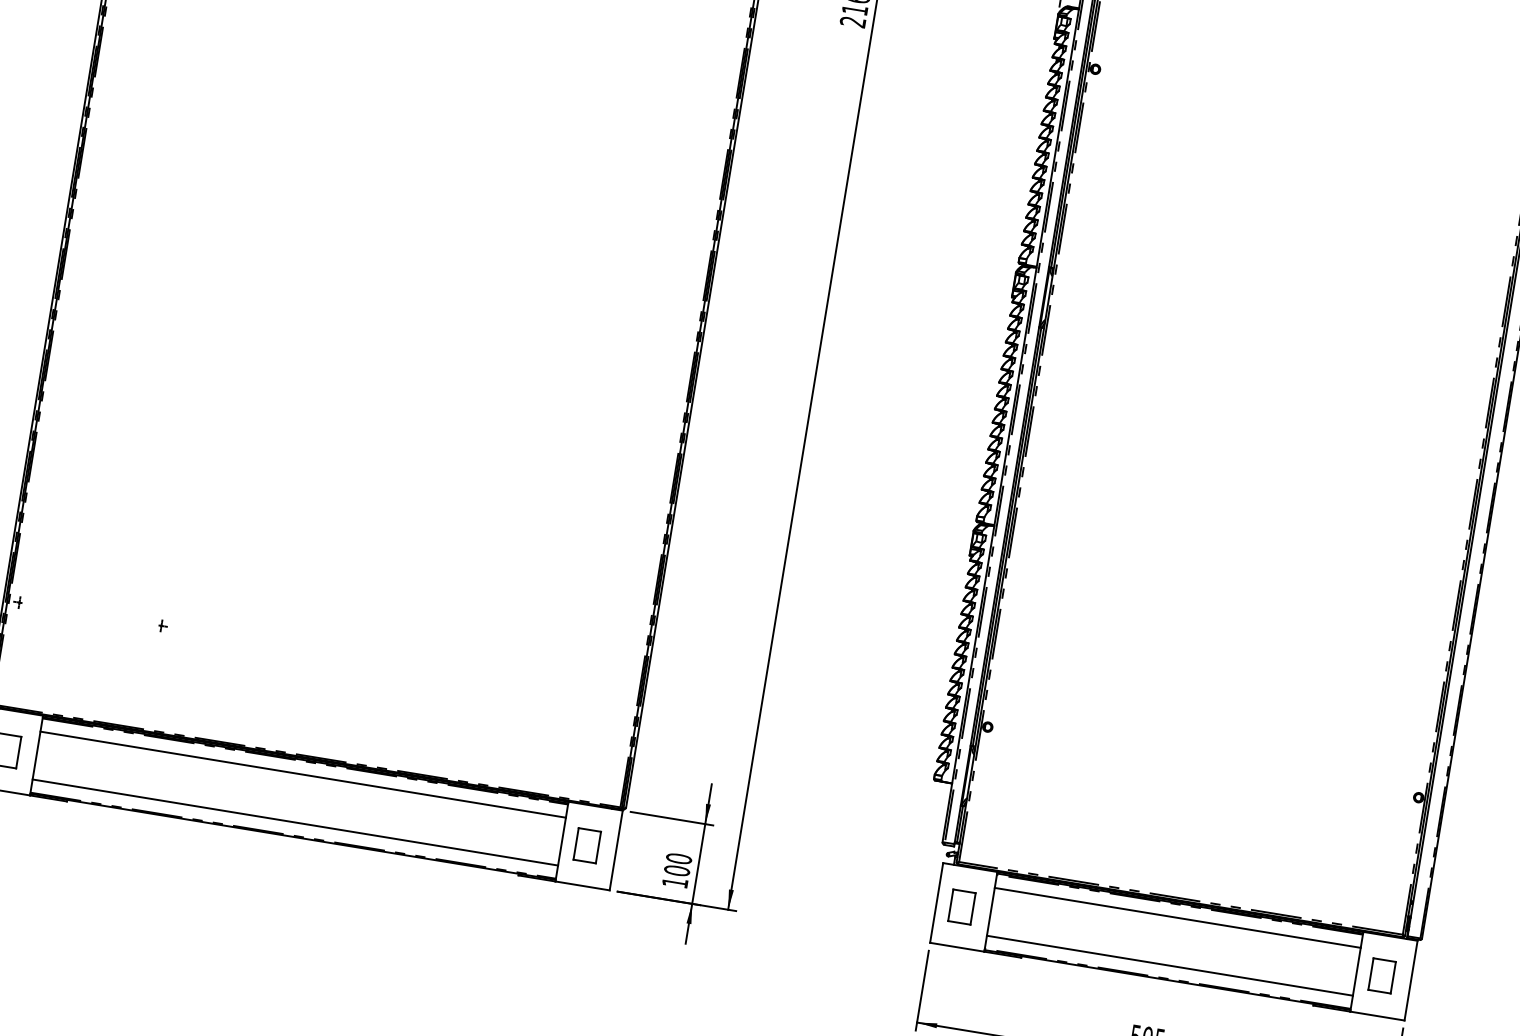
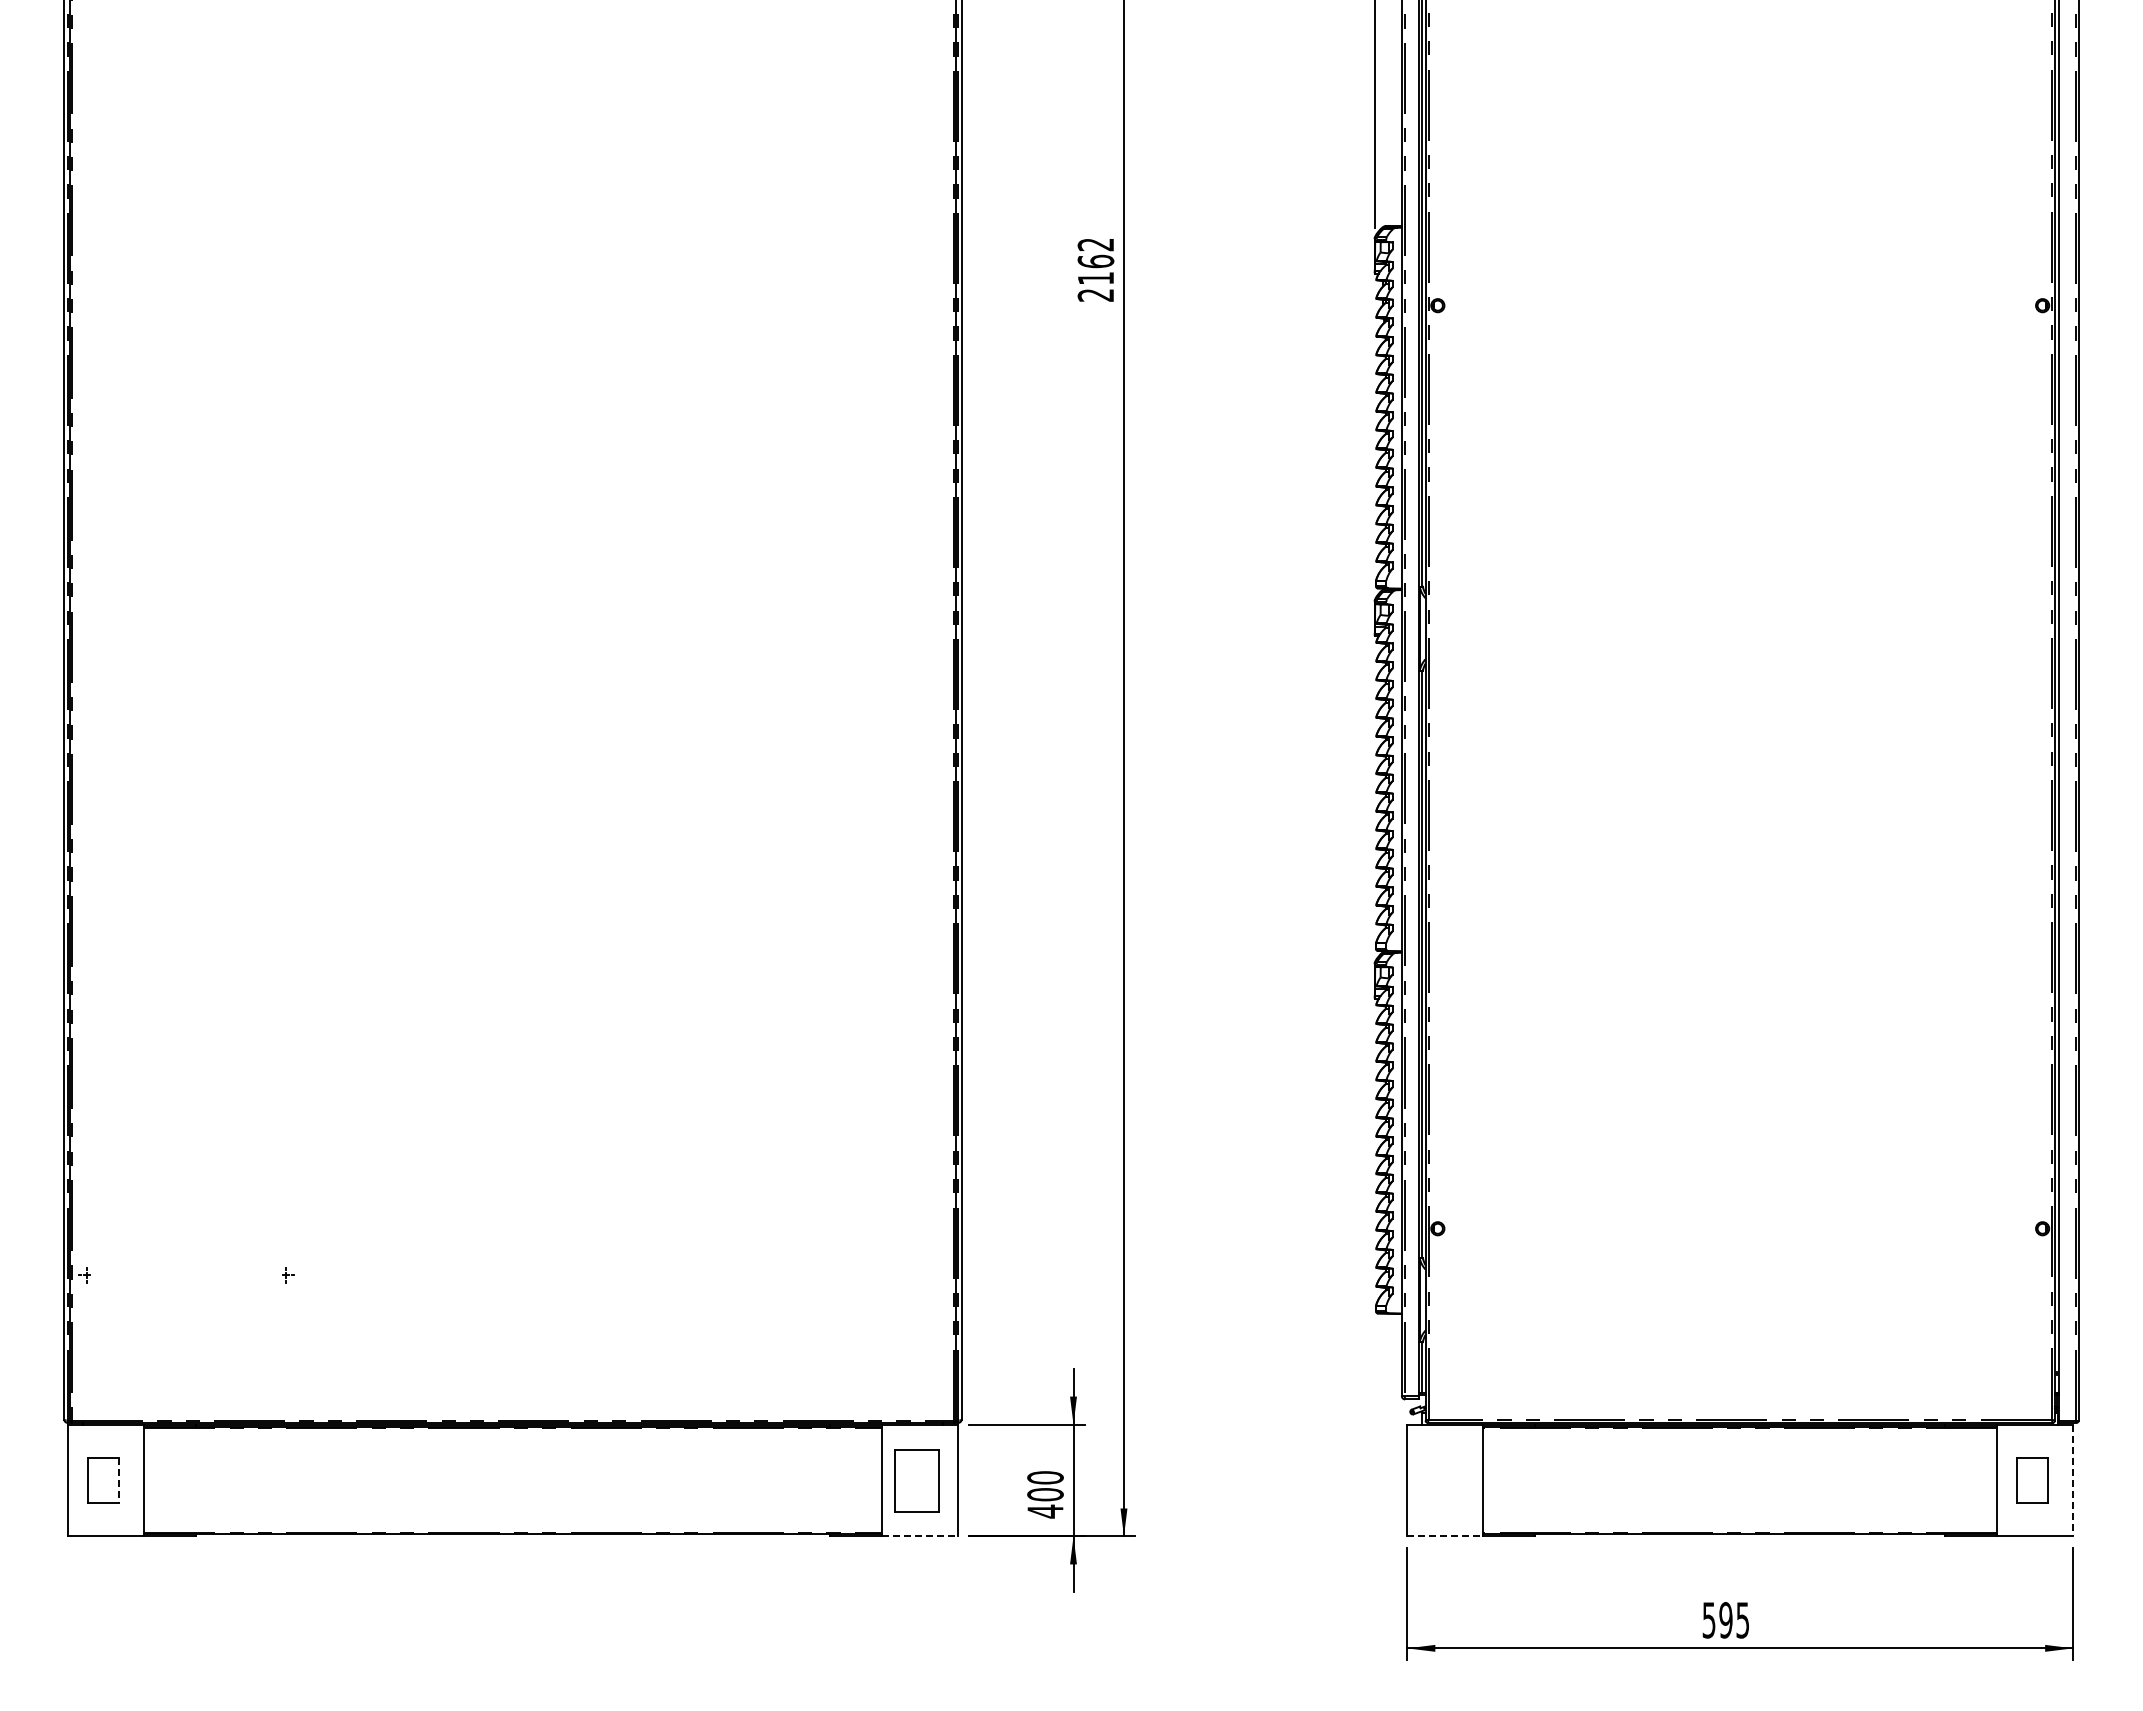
line: (18, 753) -> (119, 1481), solid -> dashed
line: (302, 774) -> (512, 1446), removed
line: (294, 822) -> (512, 1514), removed
part: (586, 845) -> (916, 1480), size x1.4
text: (675, 882) -> (1045, 1511), 100 -> 400
line: (583, 886) -> (920, 1536), solid -> dashed
part: (961, 907) -> (1442, 1480), removed
line: (1178, 917) -> (1740, 1446), removed
line: (957, 947) -> (1445, 1536), solid -> dashed
line: (1170, 966) -> (1740, 1514), removed
line: (1411, 980) -> (2073, 1480), solid -> dashed

